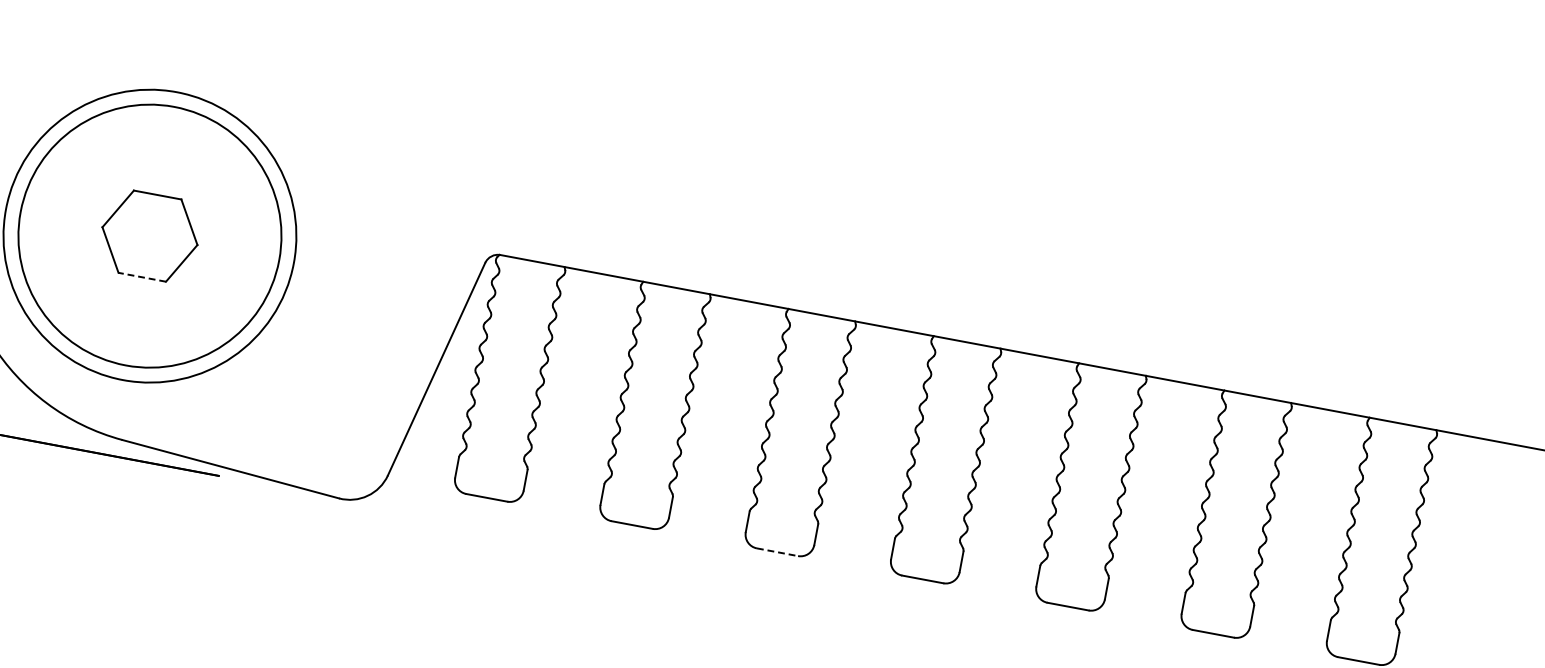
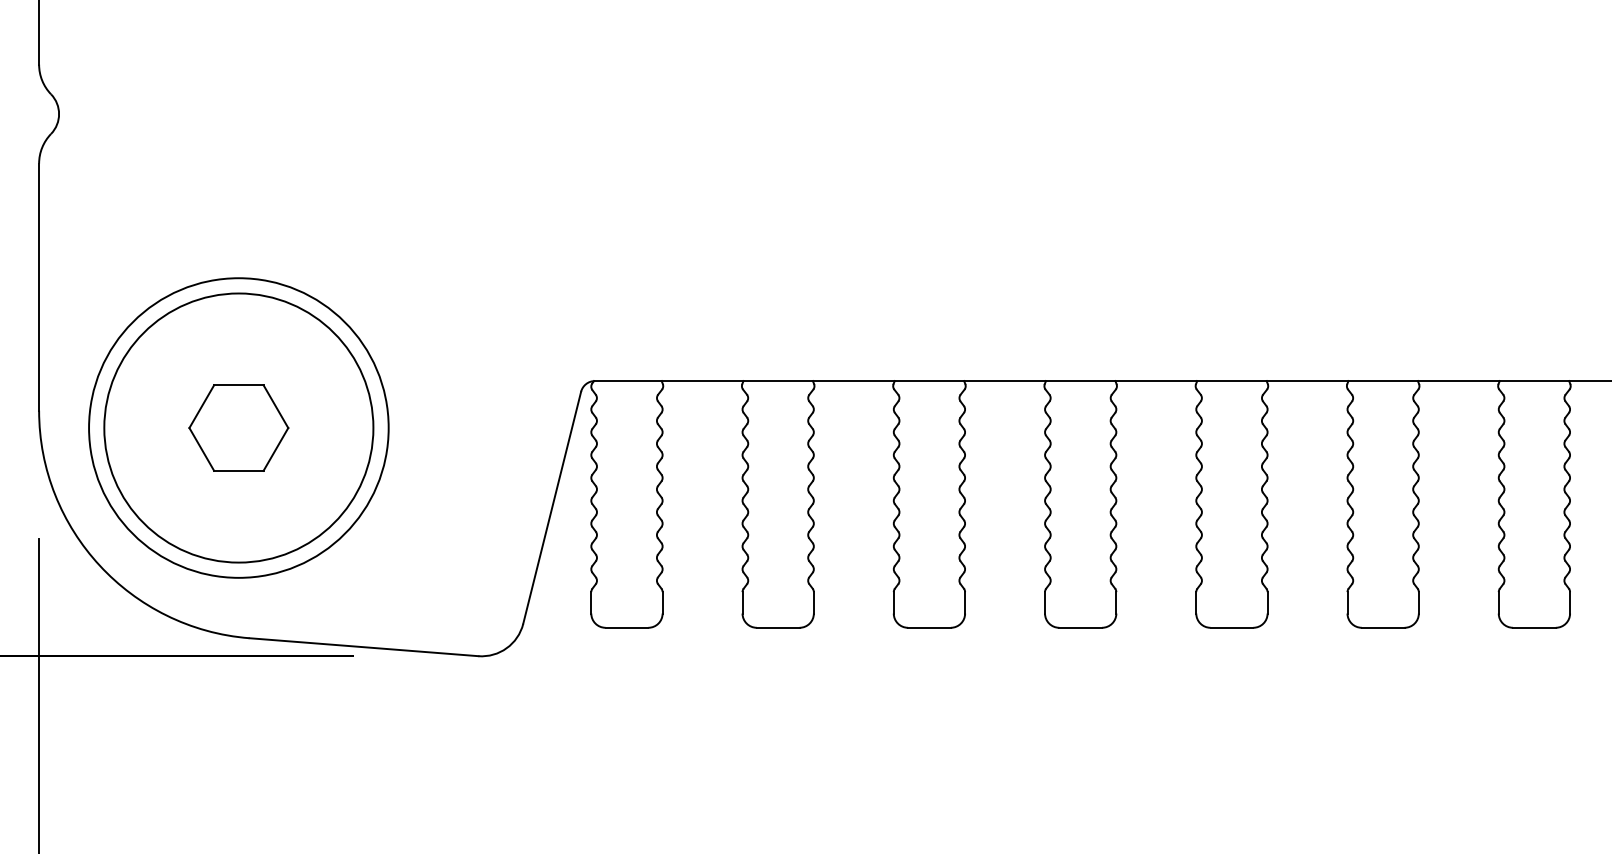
line: (141, 276) -> (238, 470), dashed -> solid
line: (777, 551) -> (929, 627), dashed -> solid

